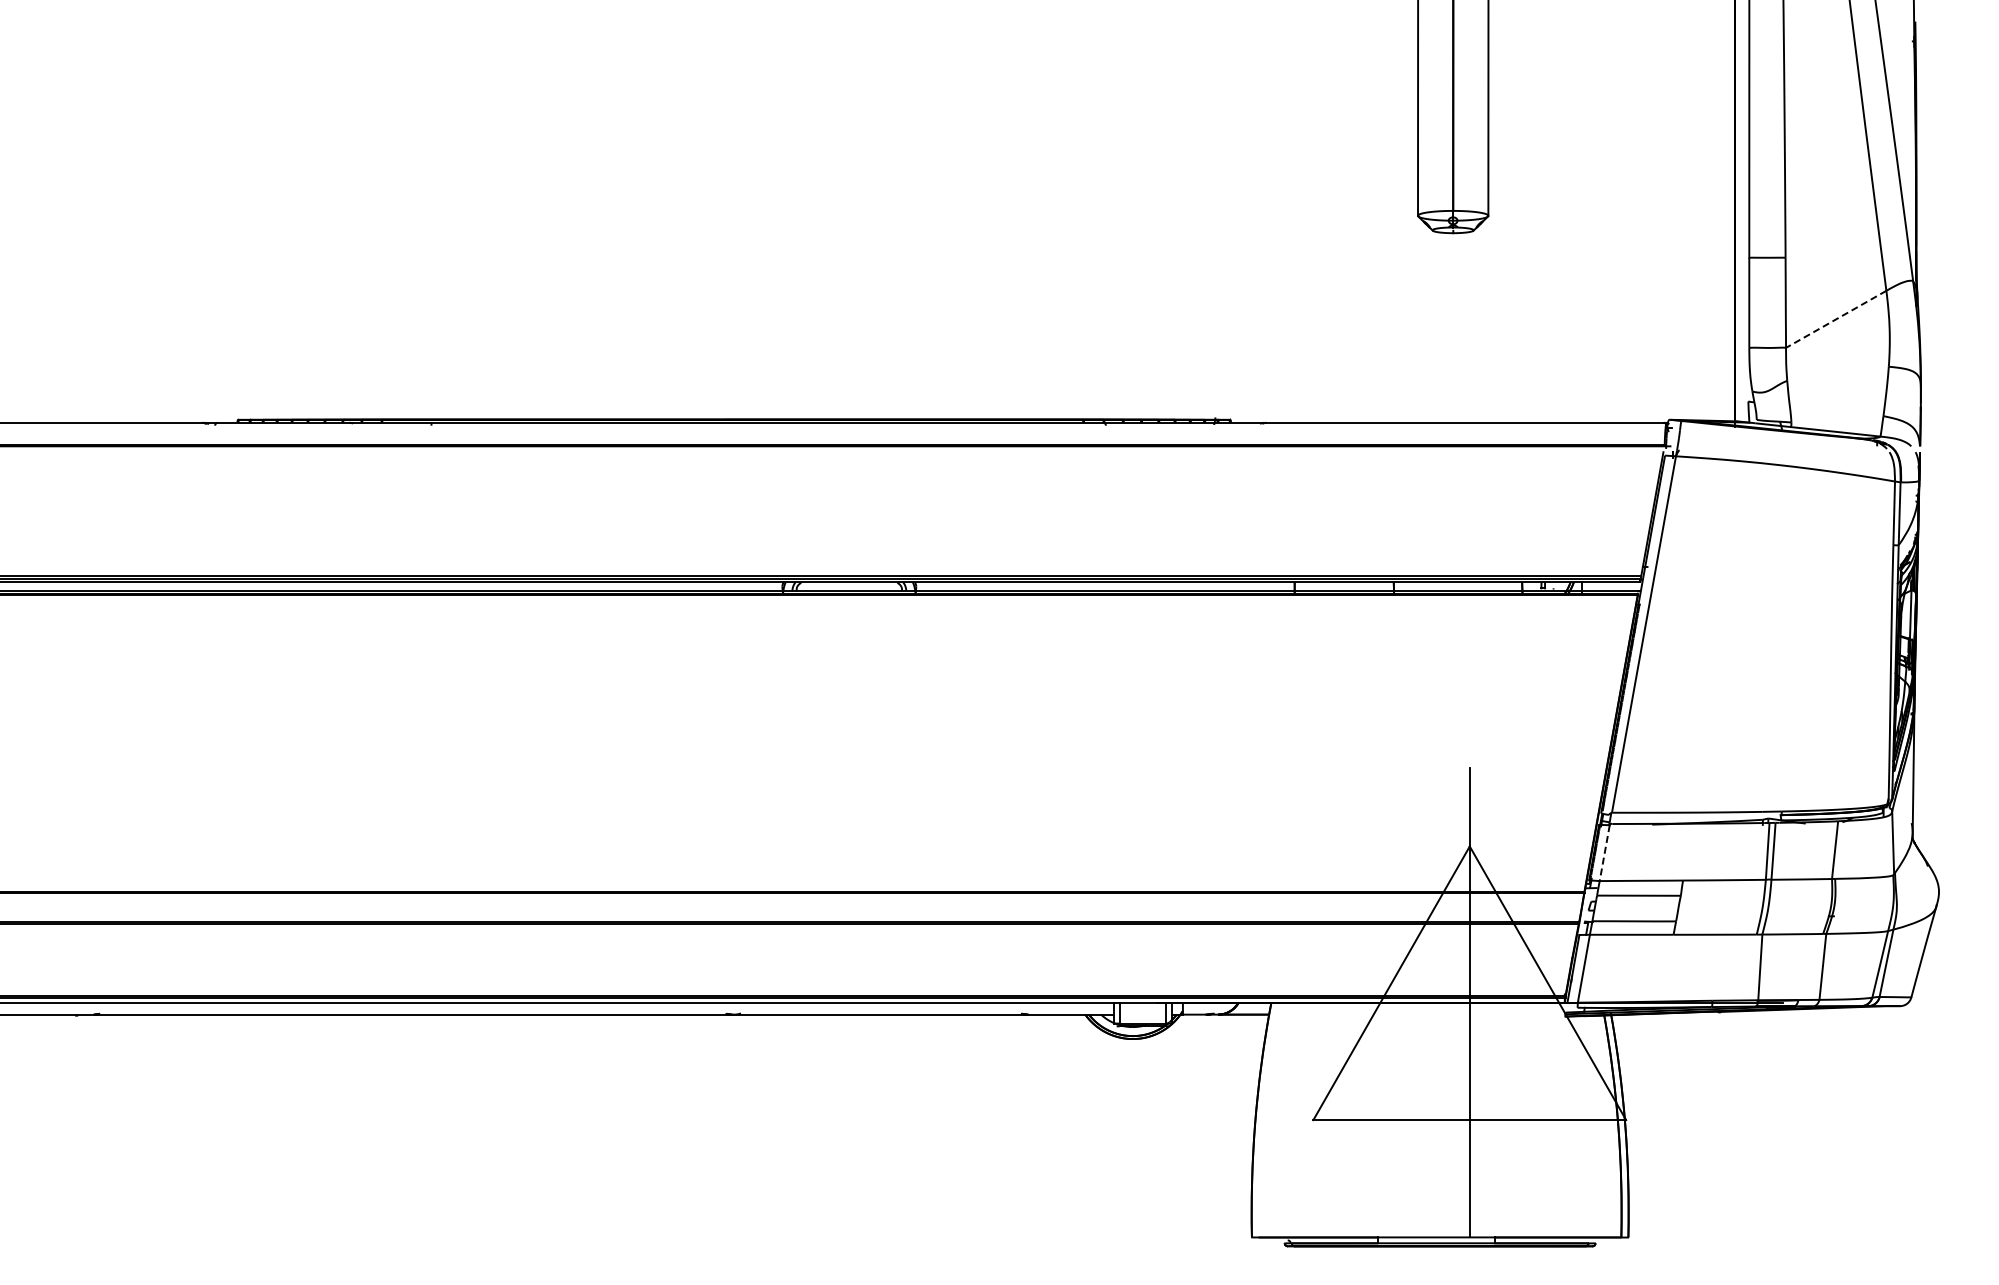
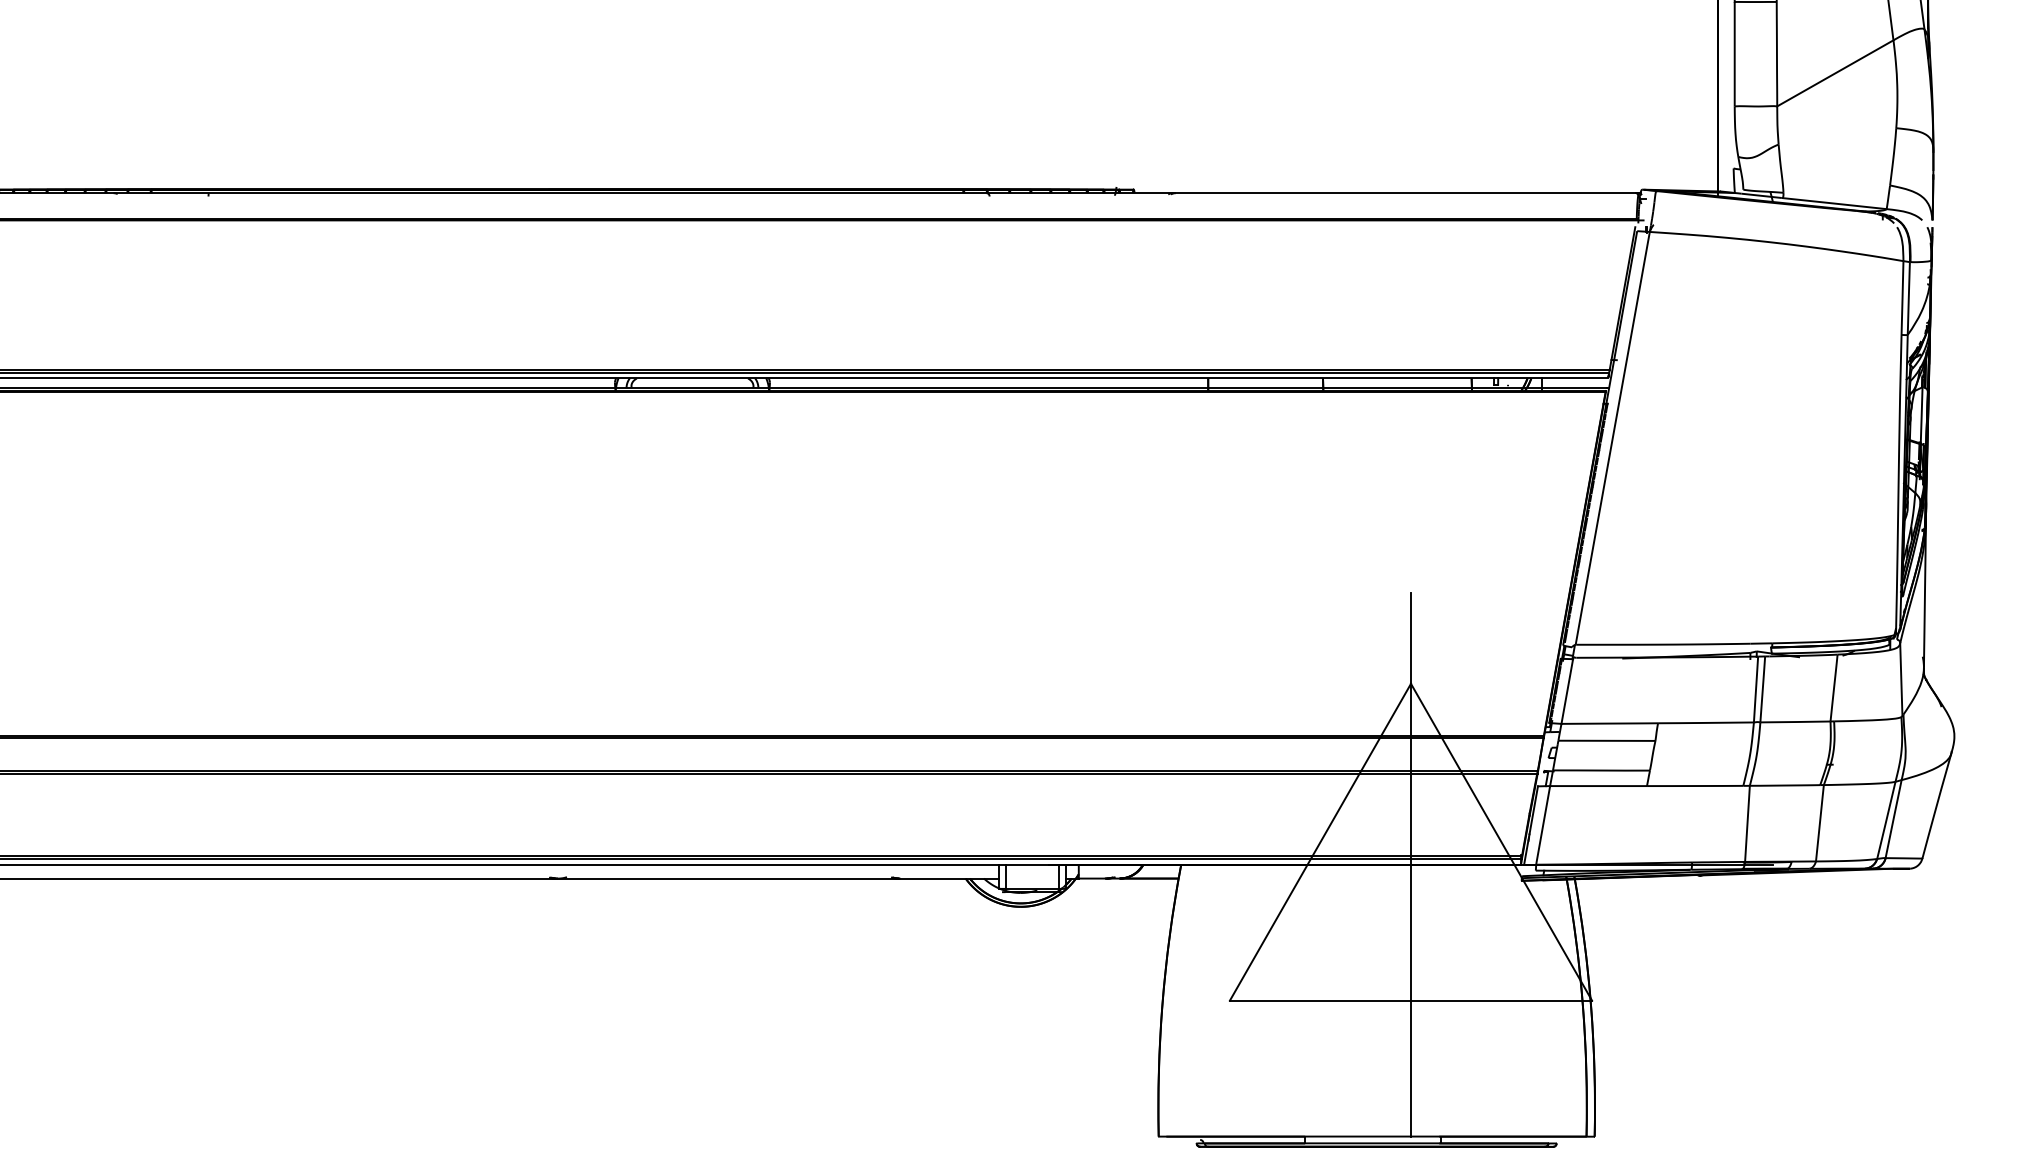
line: (1836, 319) -> (1835, 73), dashed -> solid
line: (1604, 853) -> (1567, 691), dashed -> solid

